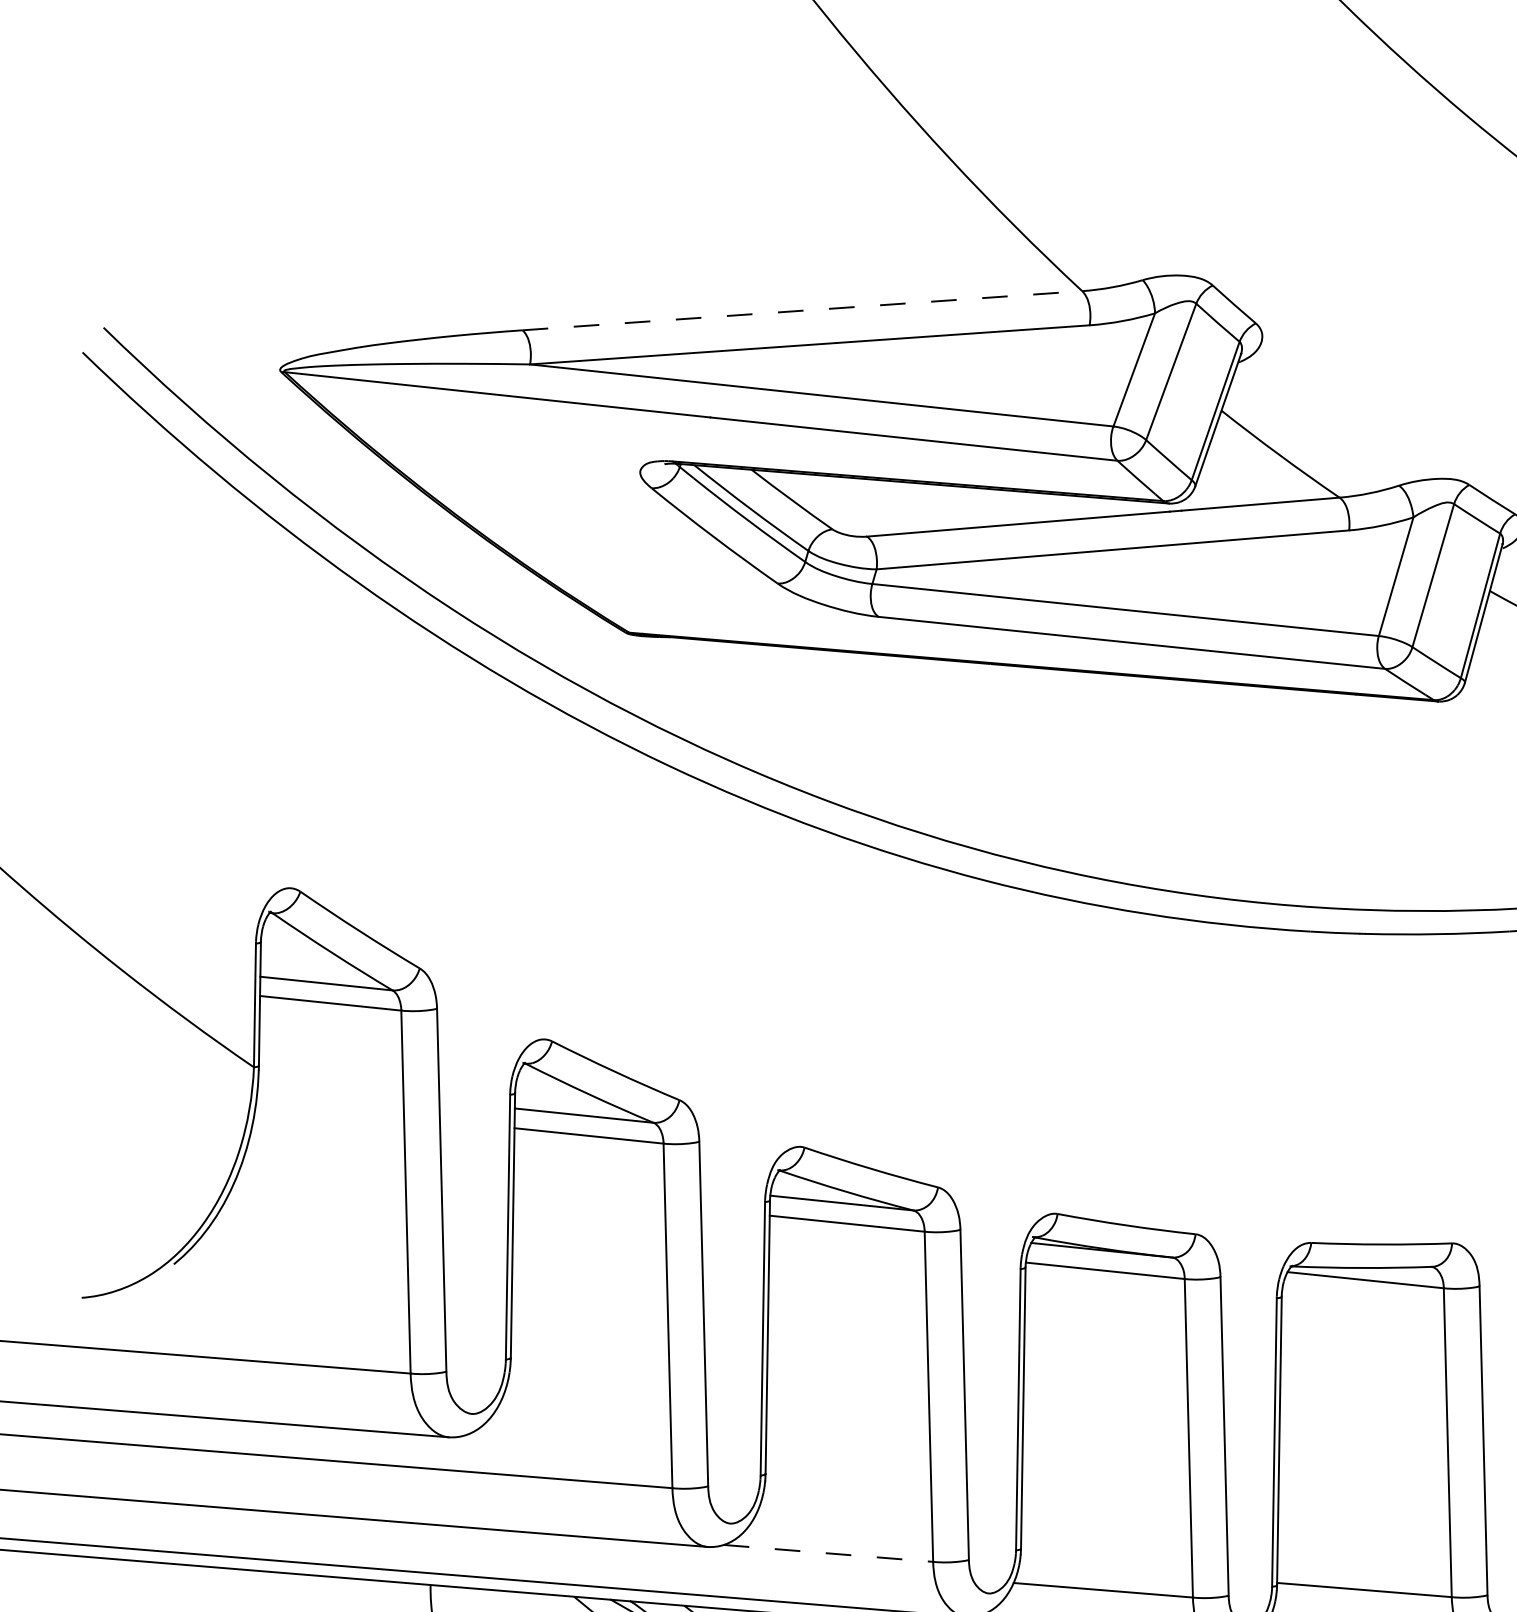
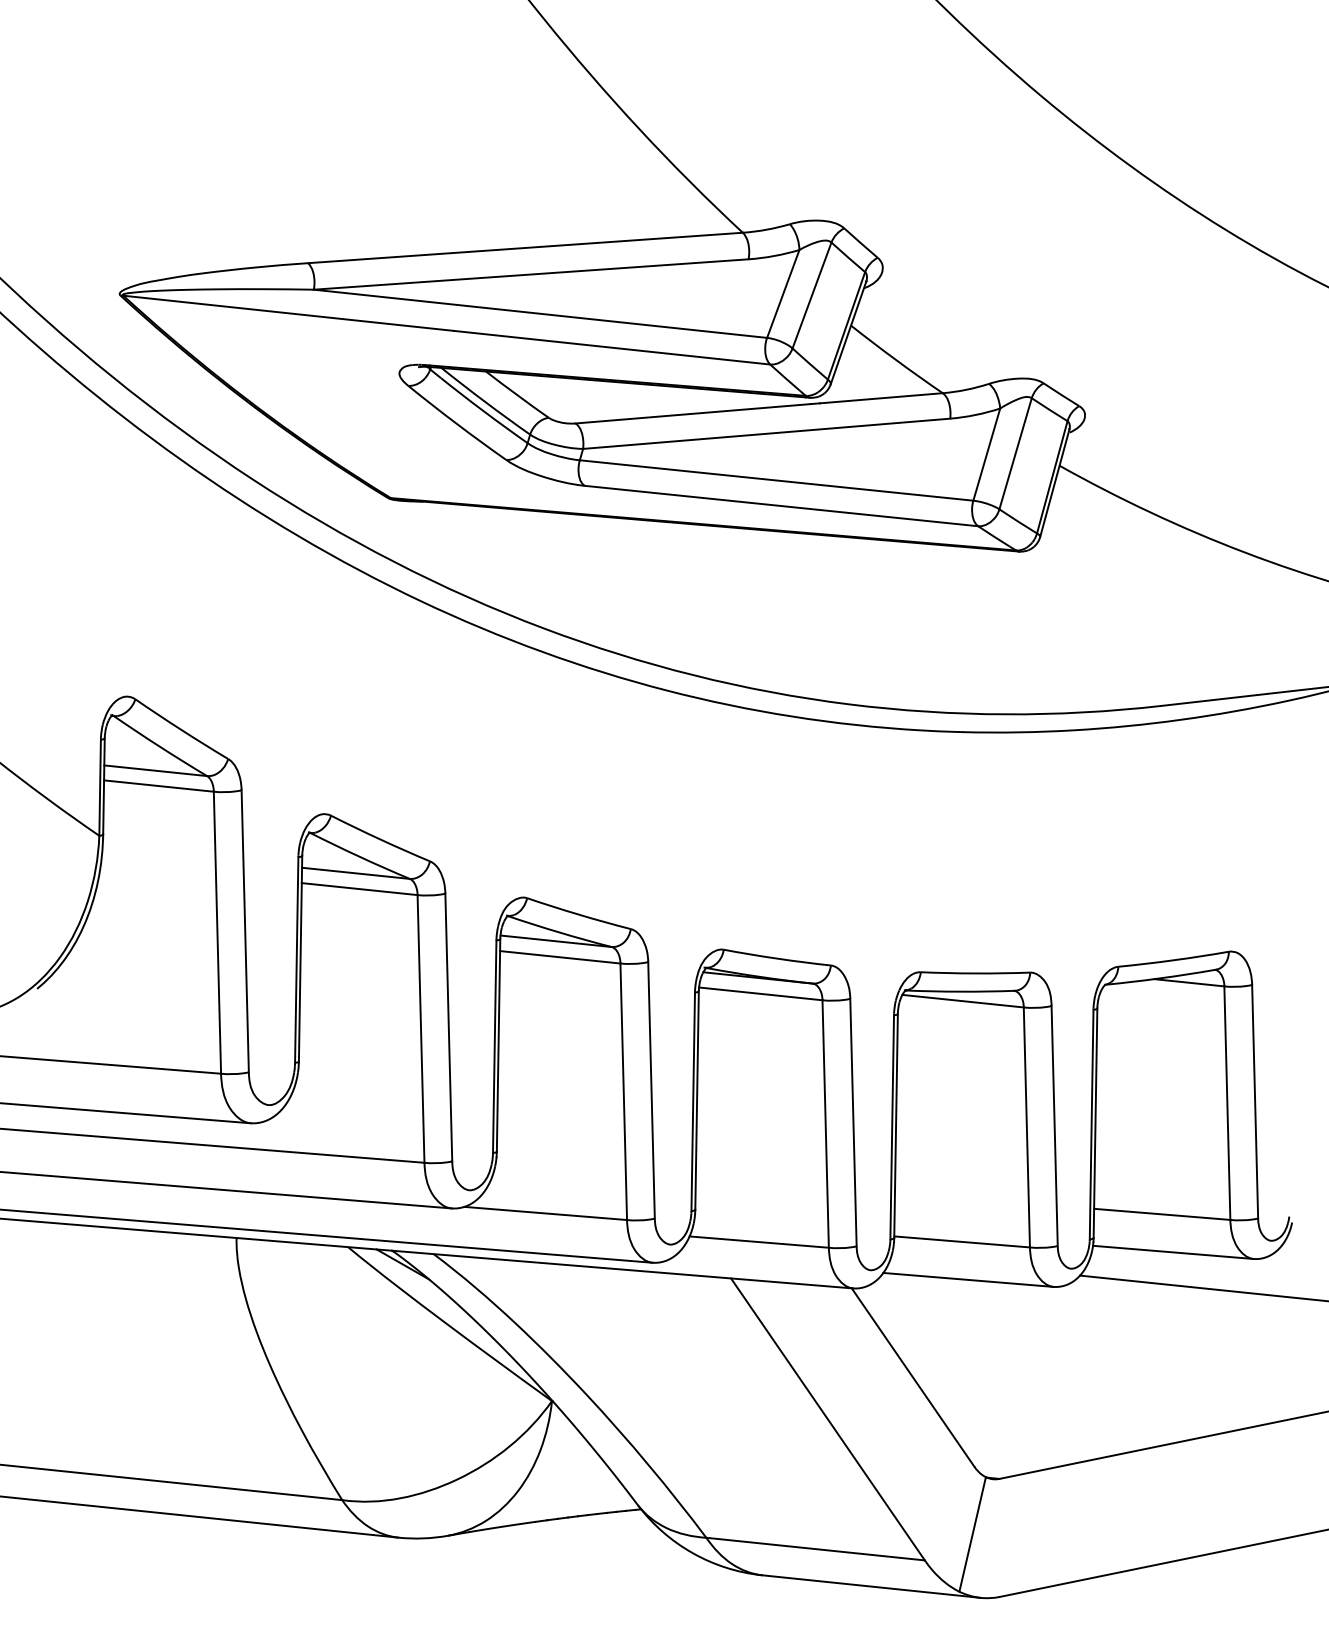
line: (802, 310) -> (525, 247), dashed -> solid
line: (828, 1553) -> (545, 1213), dashed -> solid

